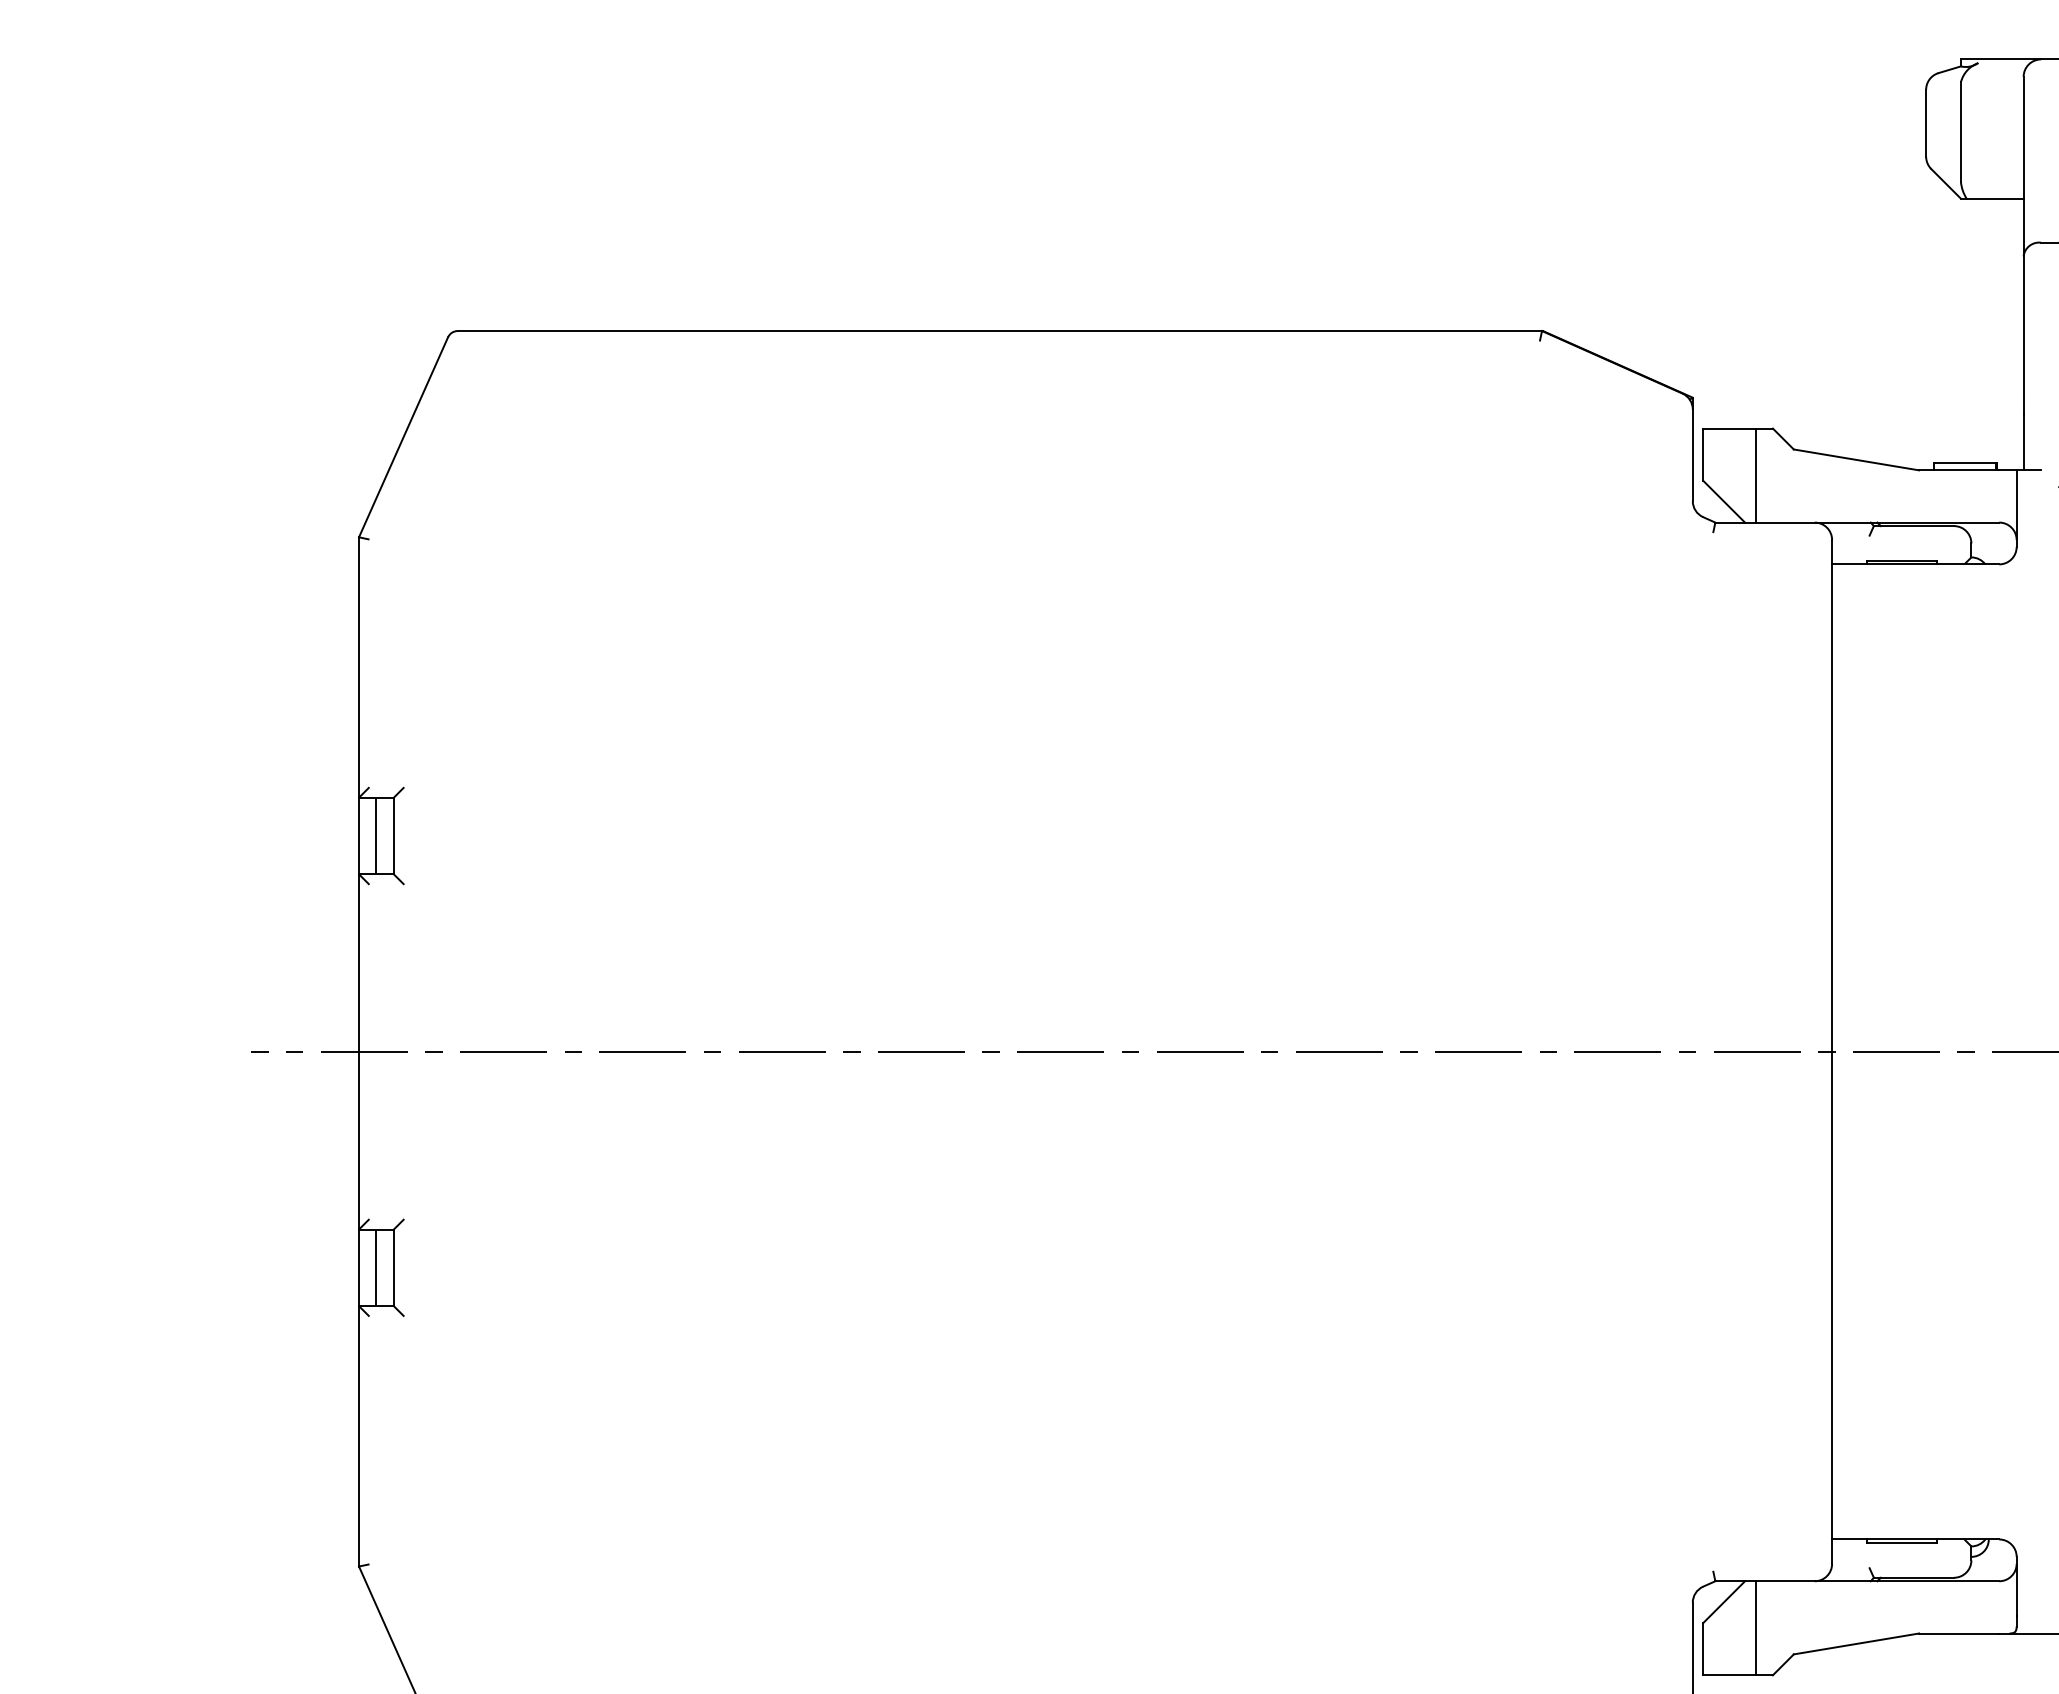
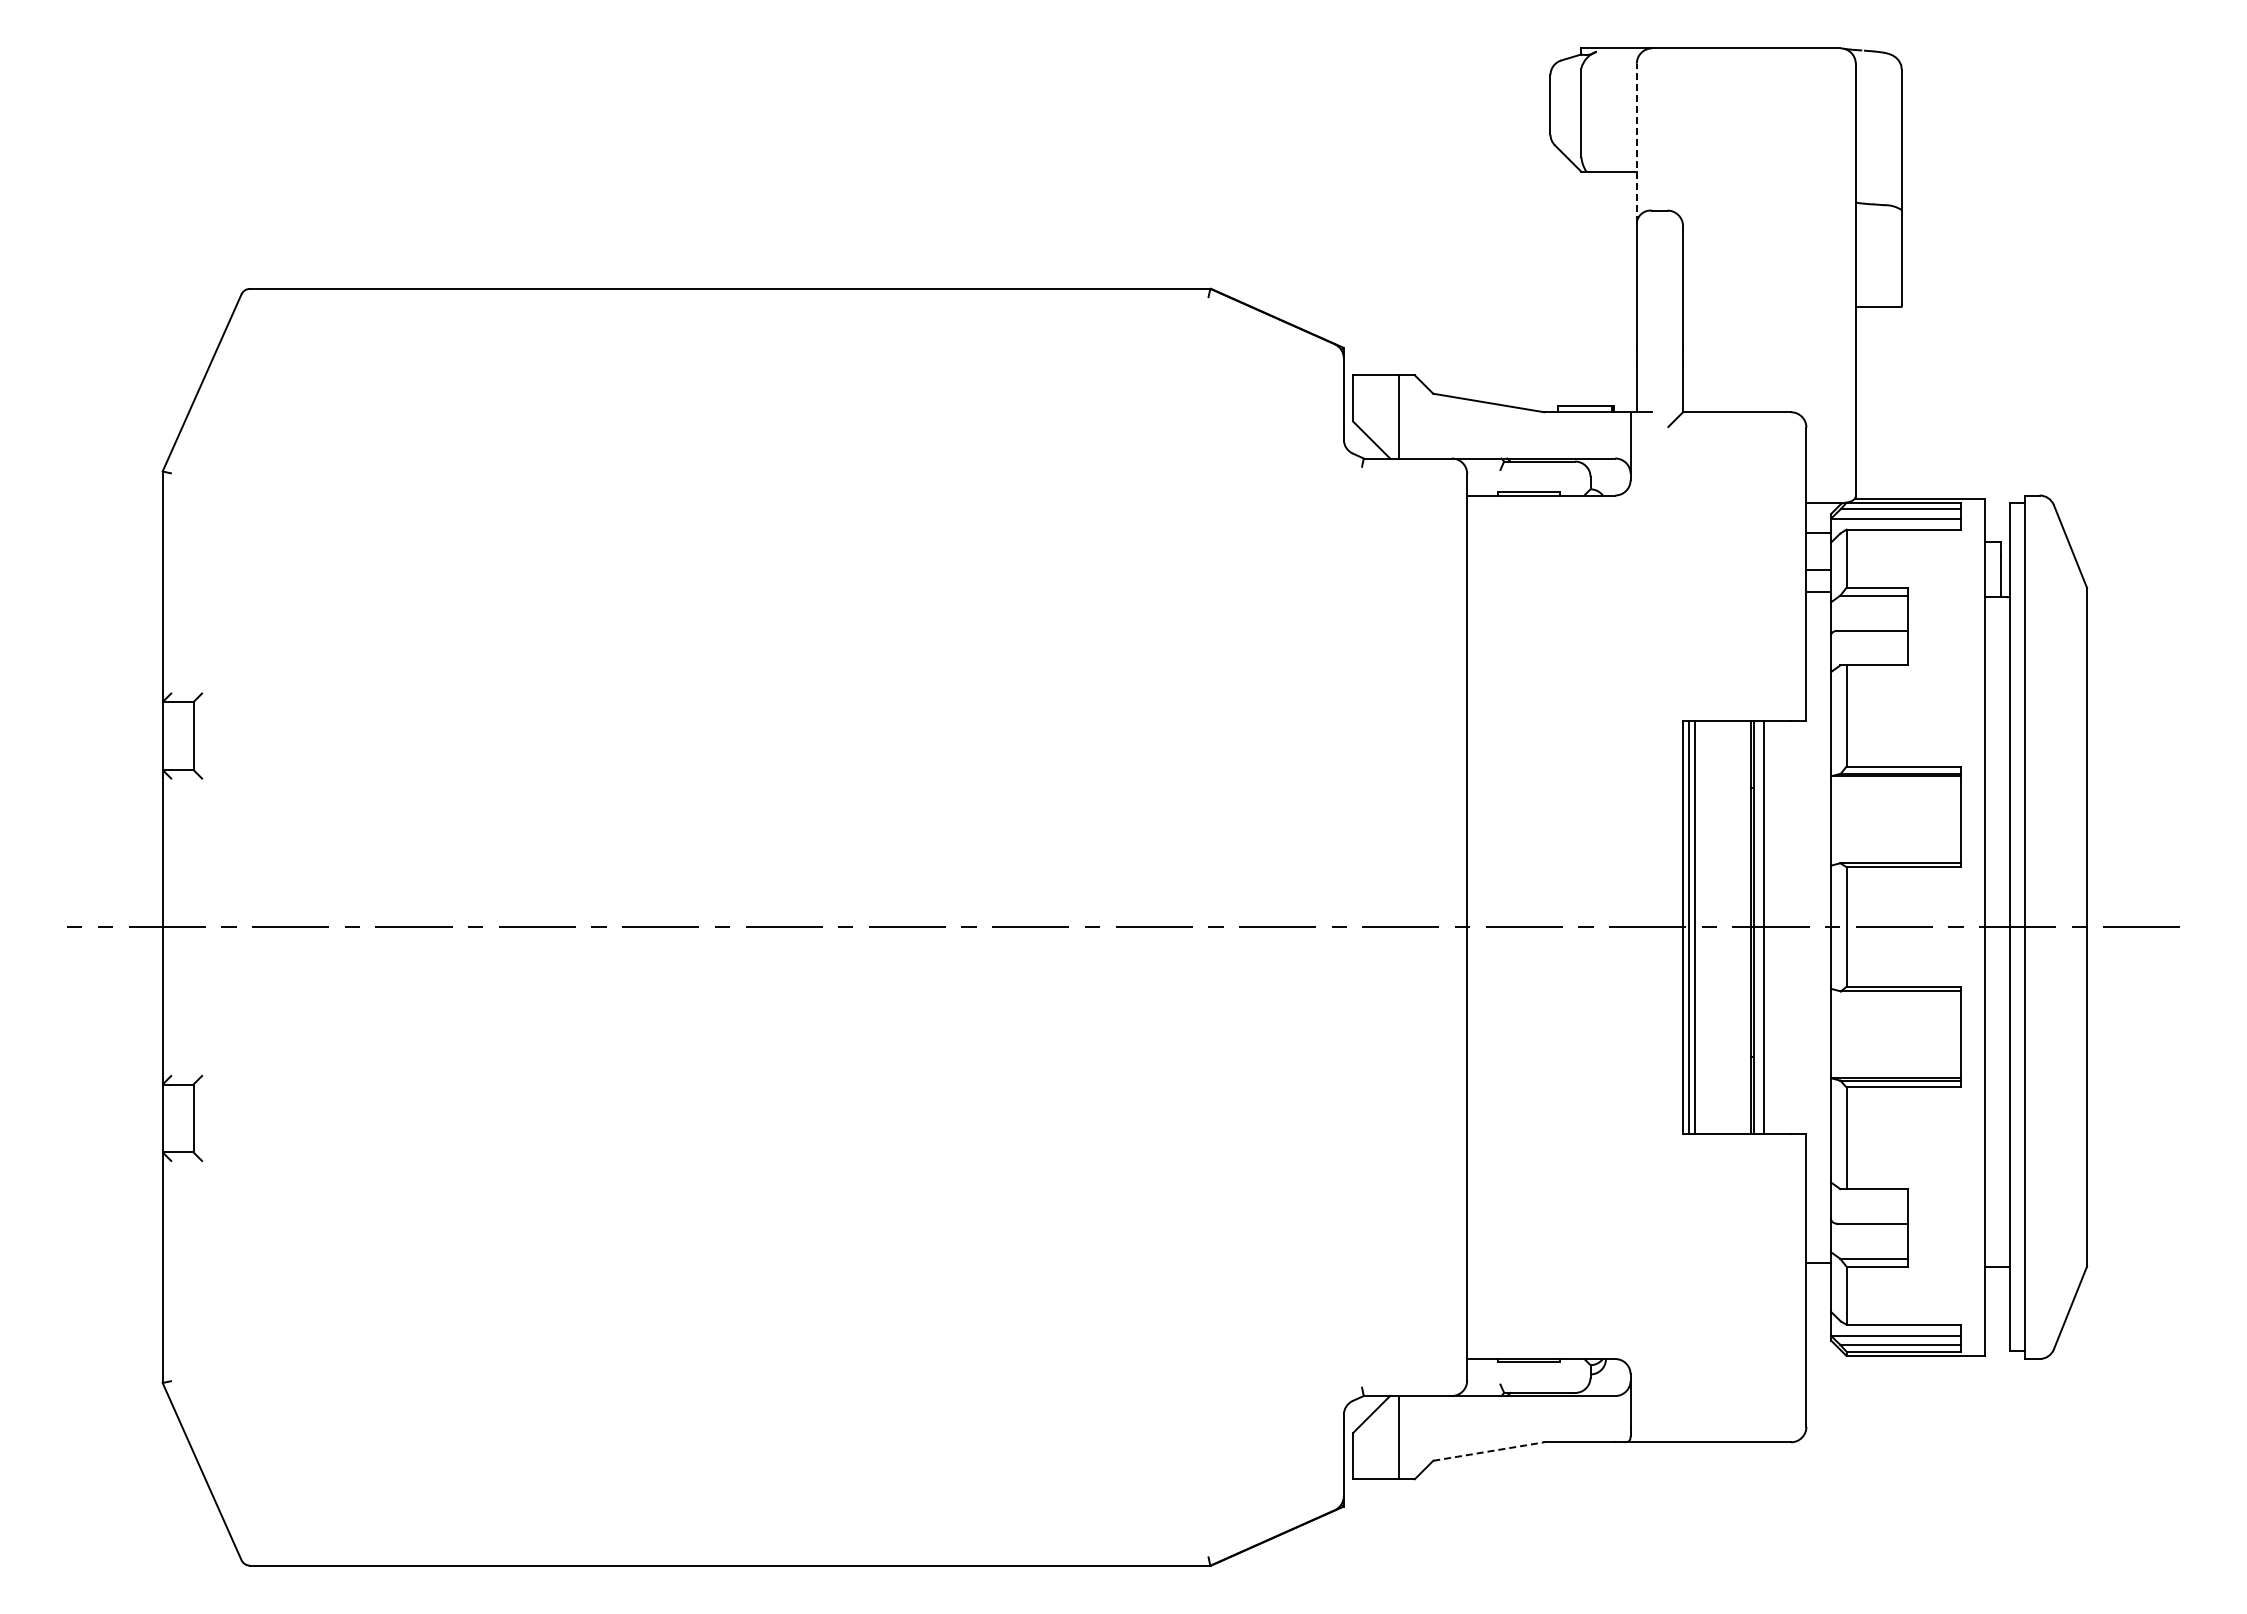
line: (2023, 165) -> (1636, 142), solid -> dashed
line: (376, 835) -> (178, 735), removed
line: (376, 1267) -> (178, 1118), removed
line: (1857, 1643) -> (1489, 1451), solid -> dashed

